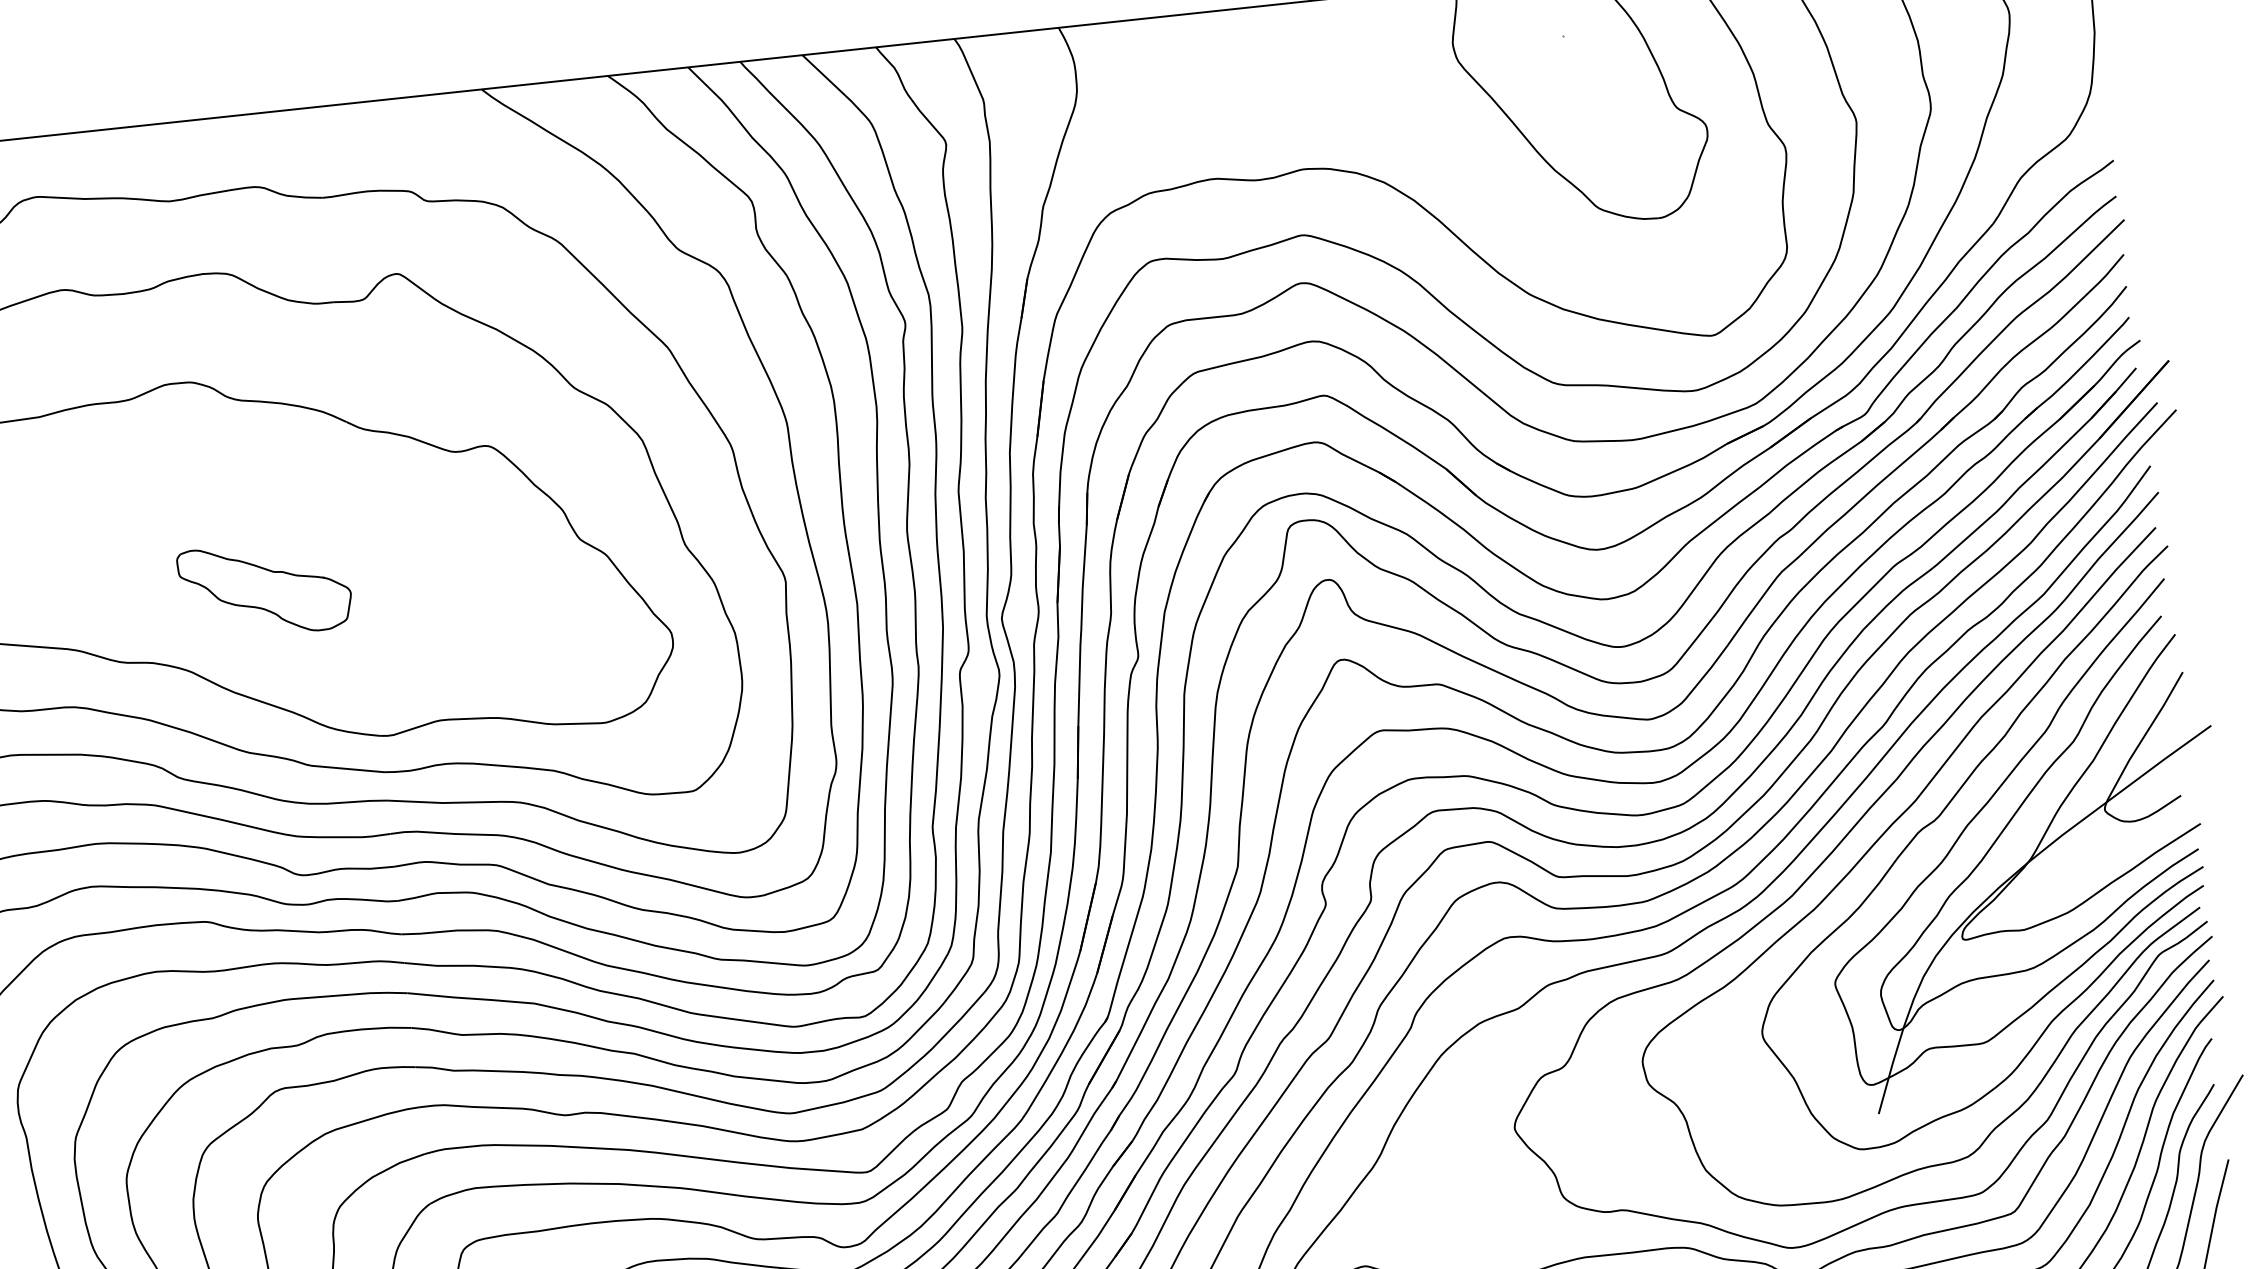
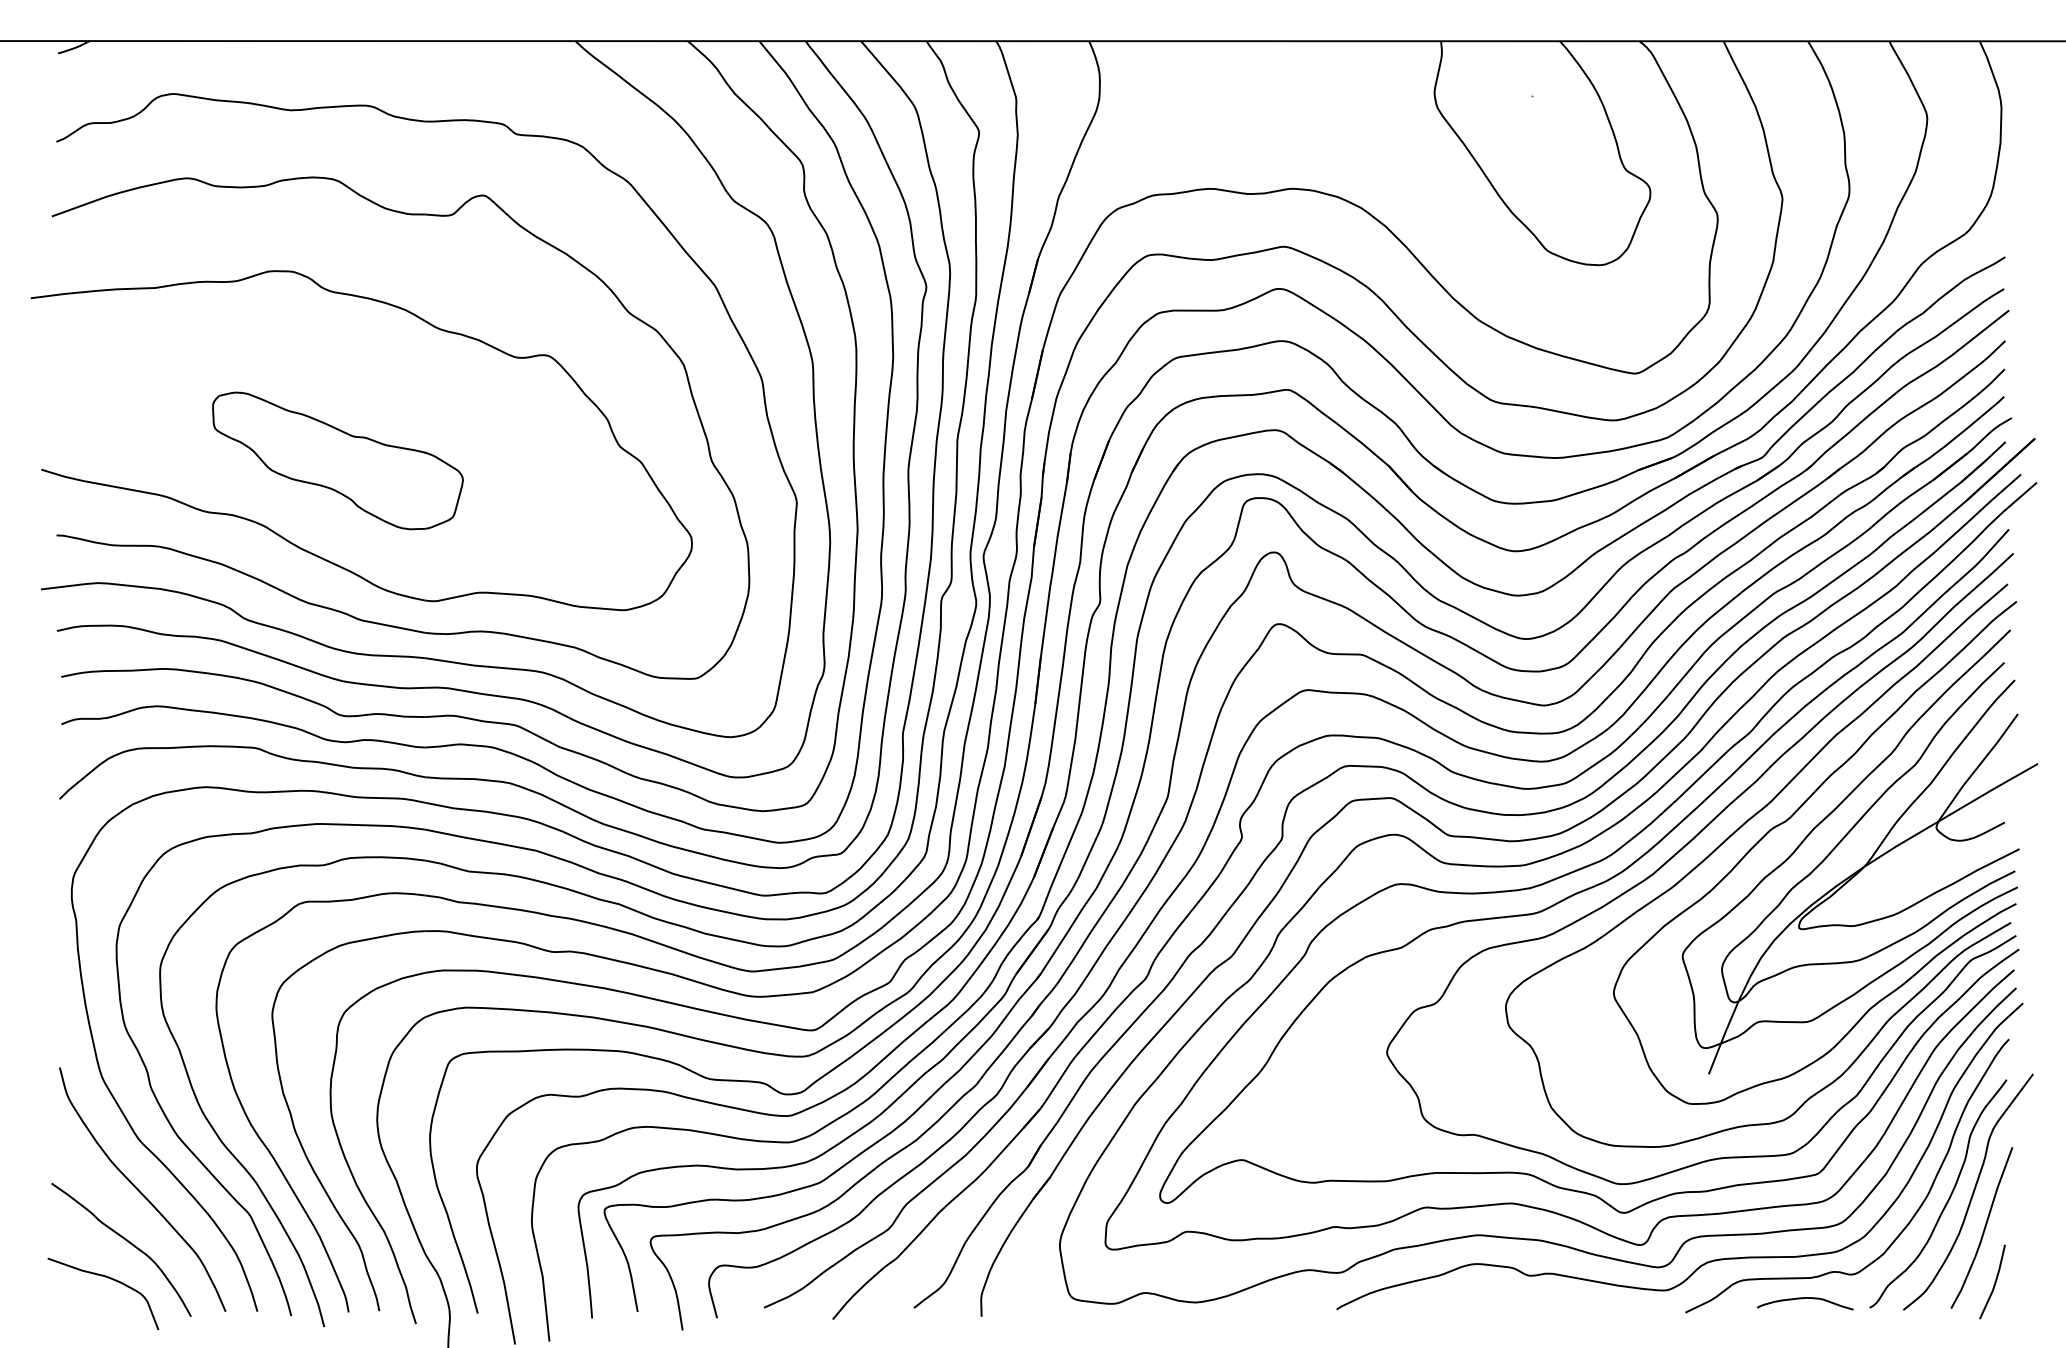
part: (264, 589) -> (337, 460), size x1.67

